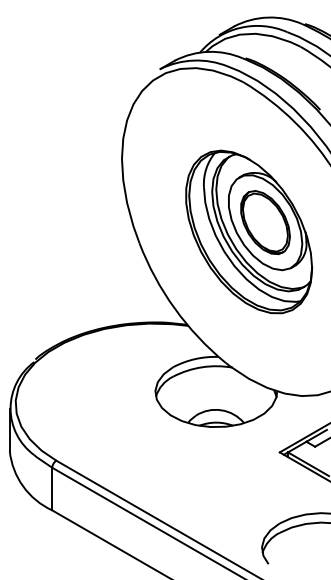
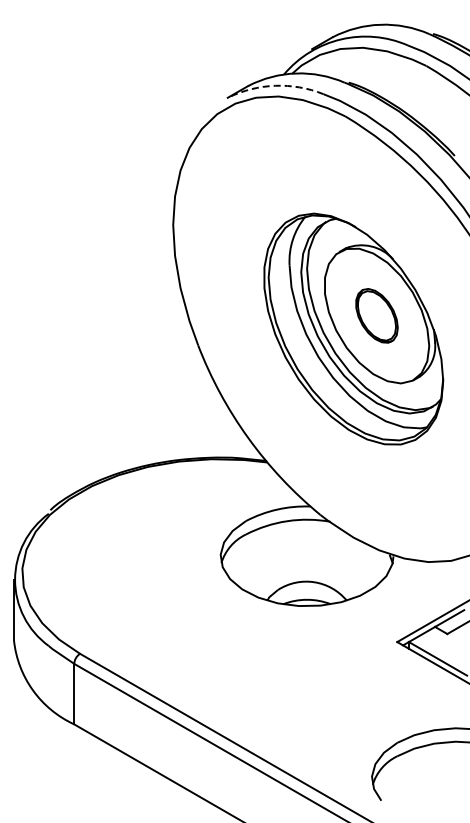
arc: (194, 60) -> (275, 85), solid -> dashed
part: (265, 222) -> (376, 315), size x0.6

